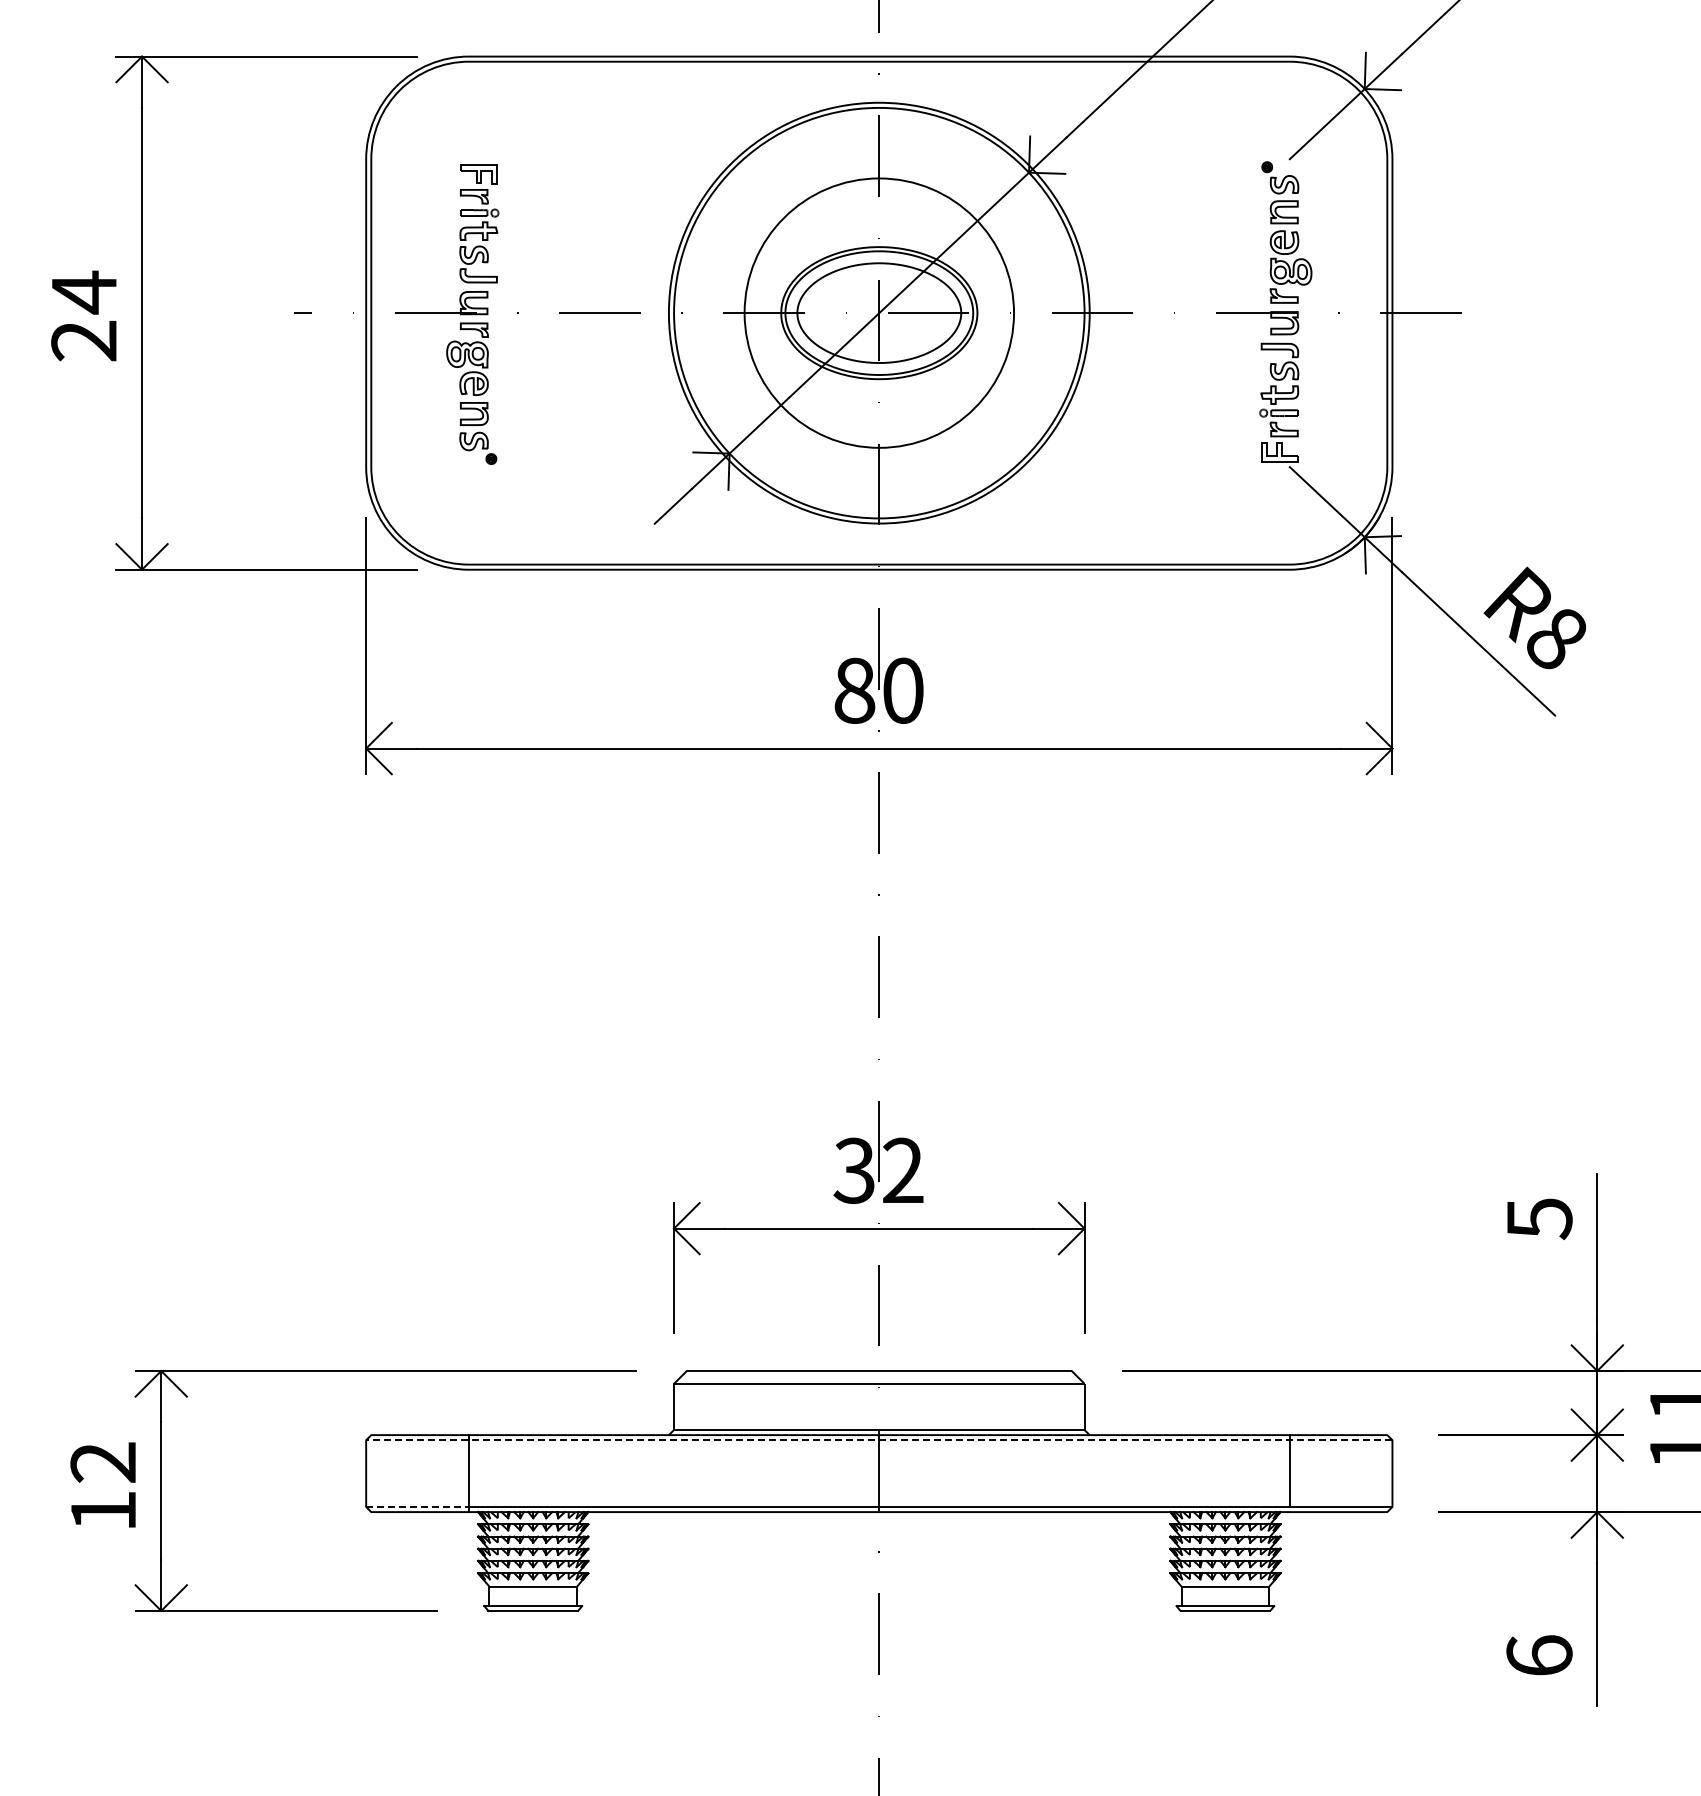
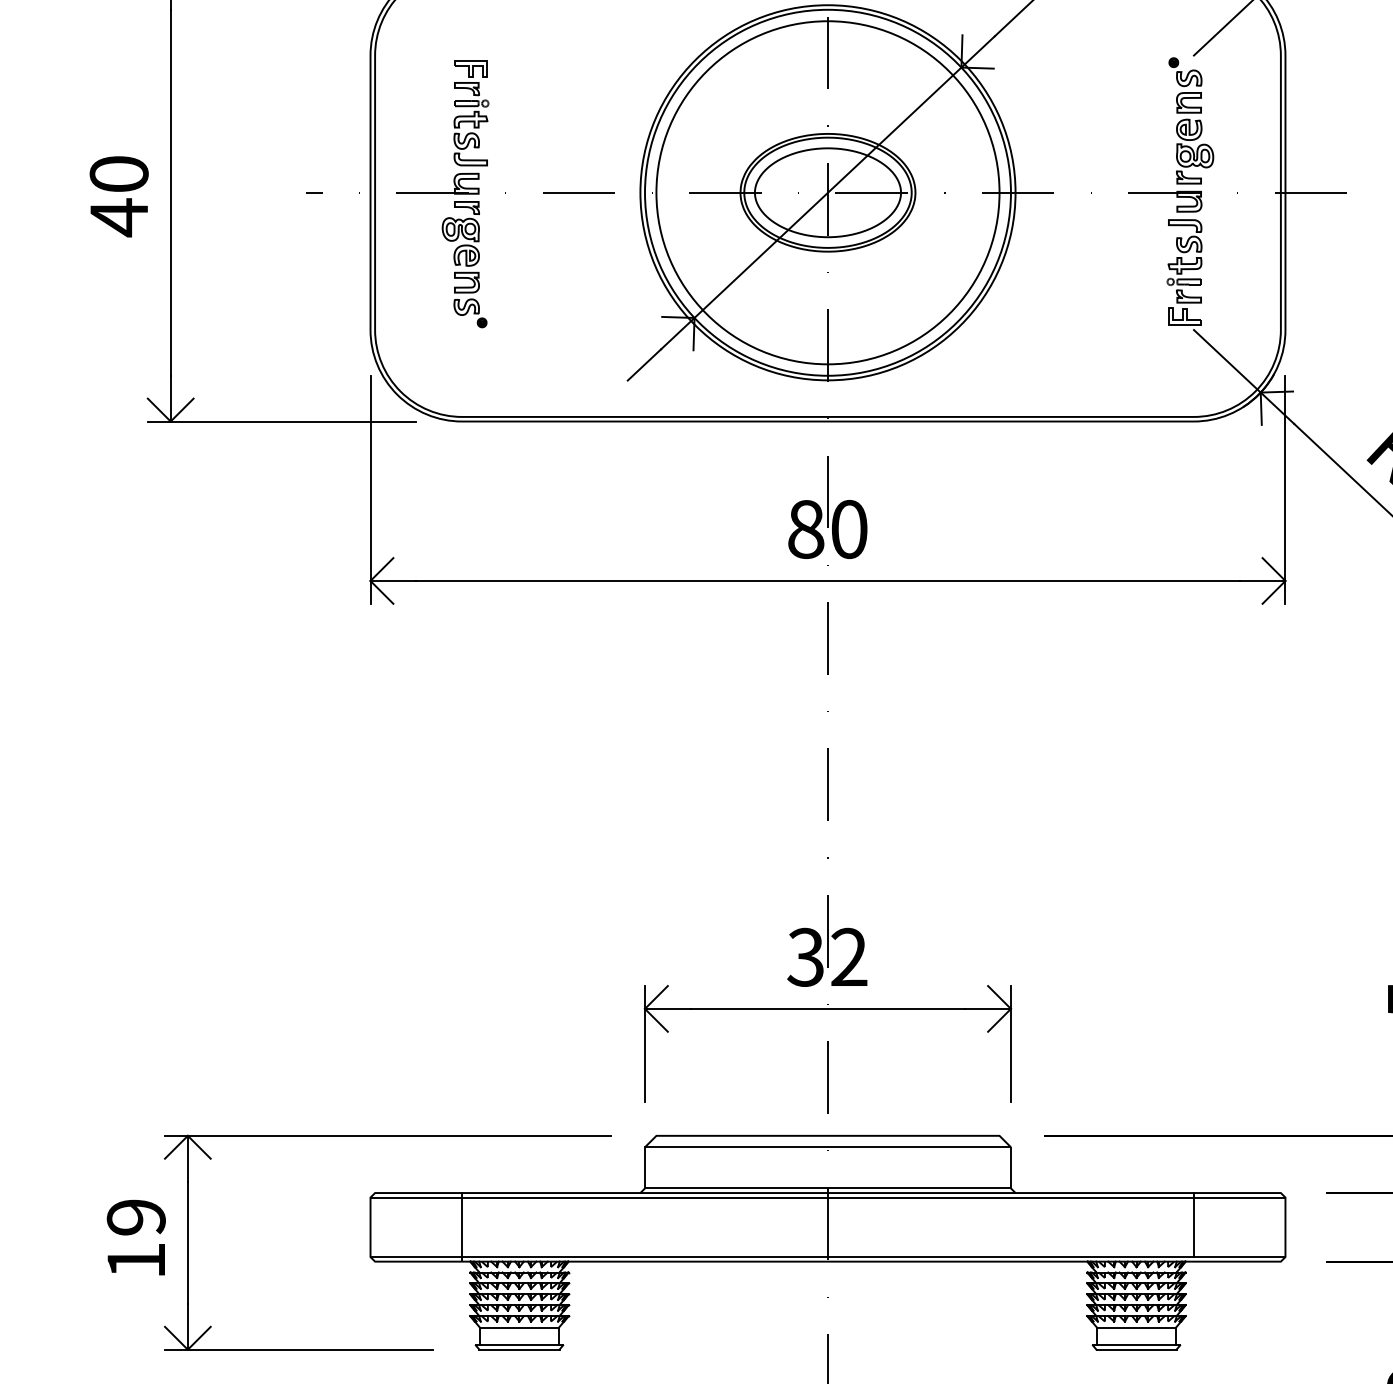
circle: (878, 312) -> (827, 192), size x1.43
text: (84, 316) -> (119, 195), 24 -> 40
line: (879, 1440) -> (828, 1197), dashed -> solid
text: (103, 1462) -> (136, 1217), 12 -> 19
line: (417, 1506) -> (416, 1256), dashed -> solid

